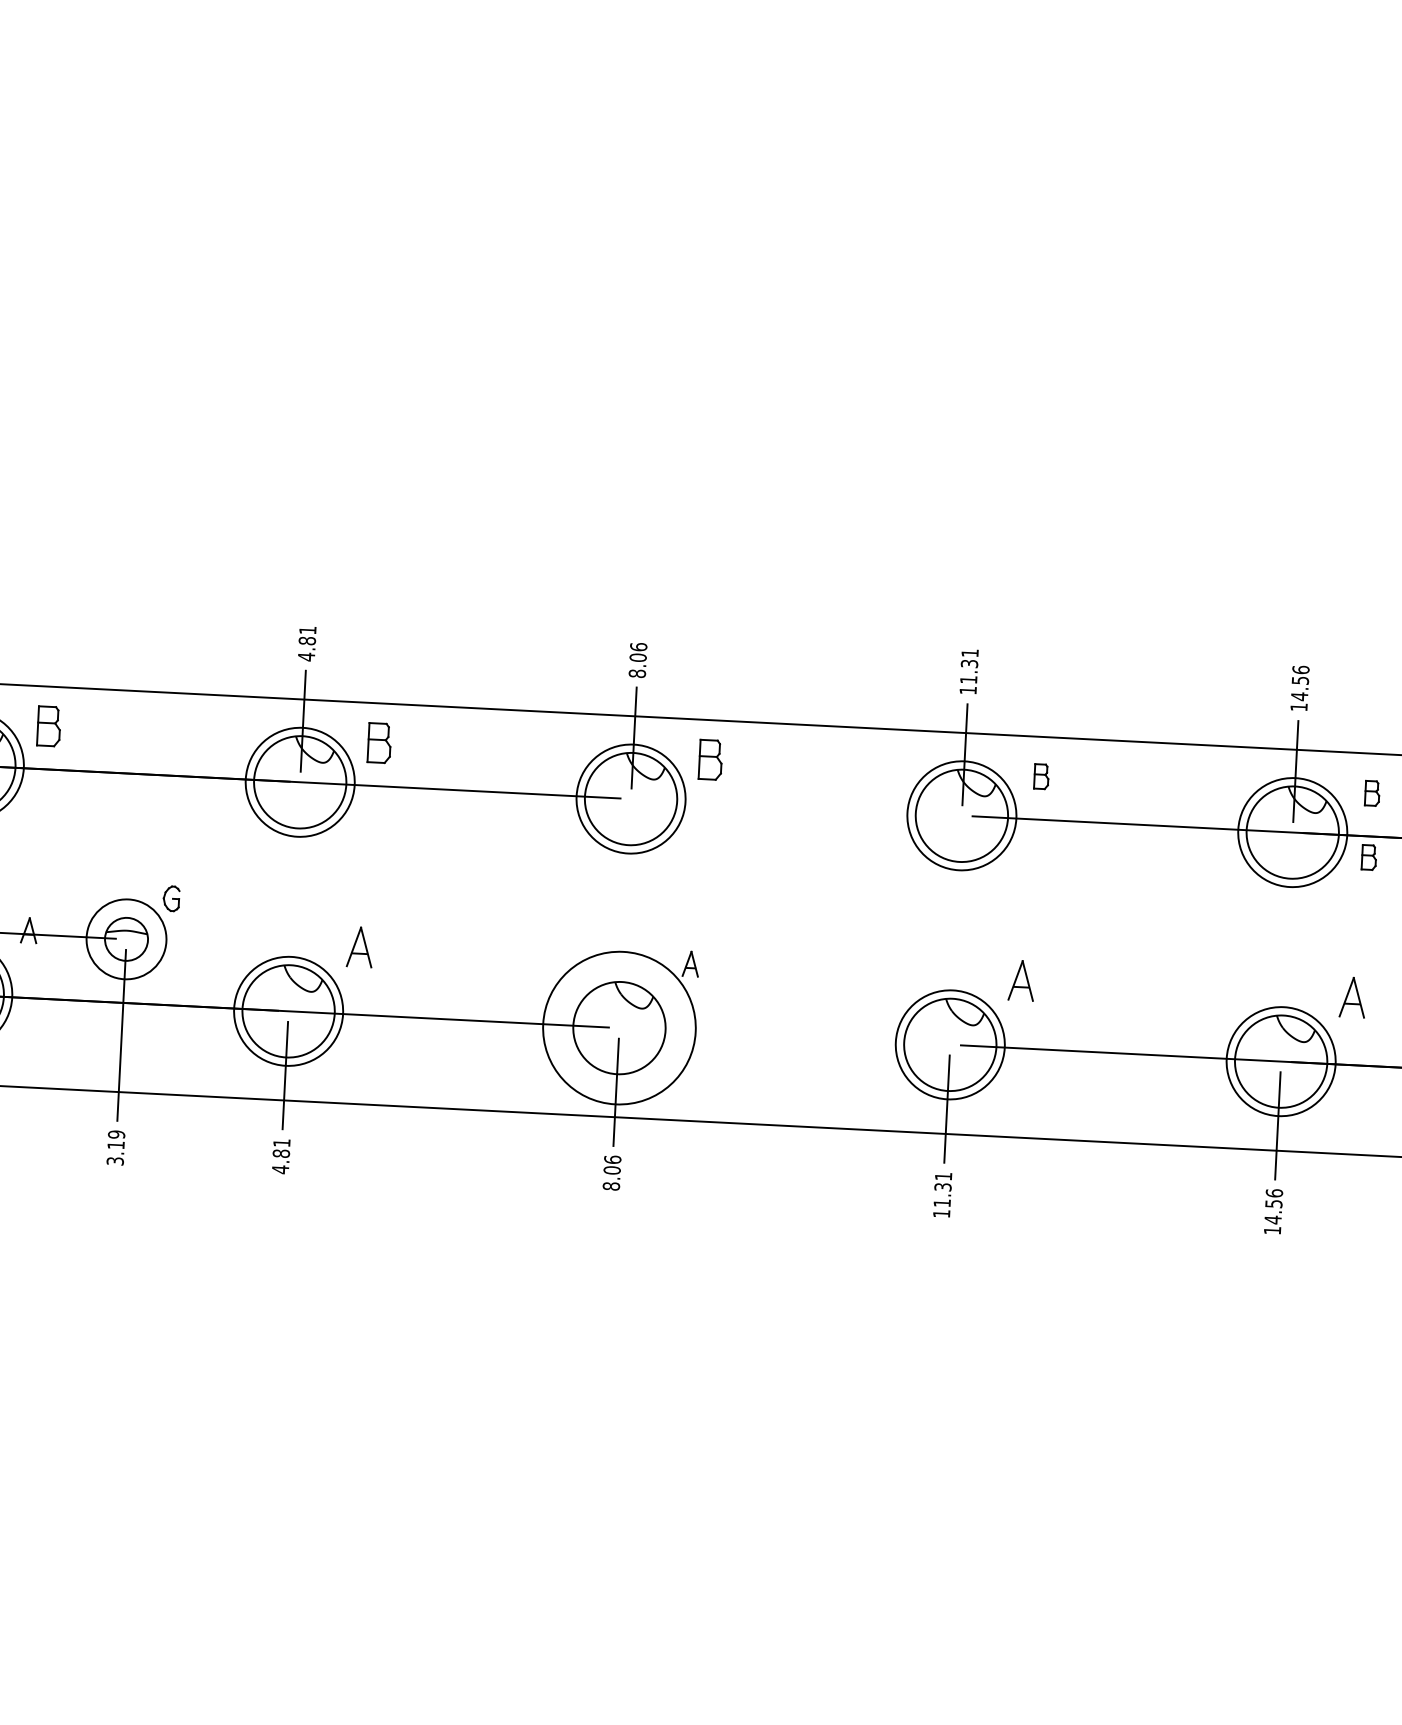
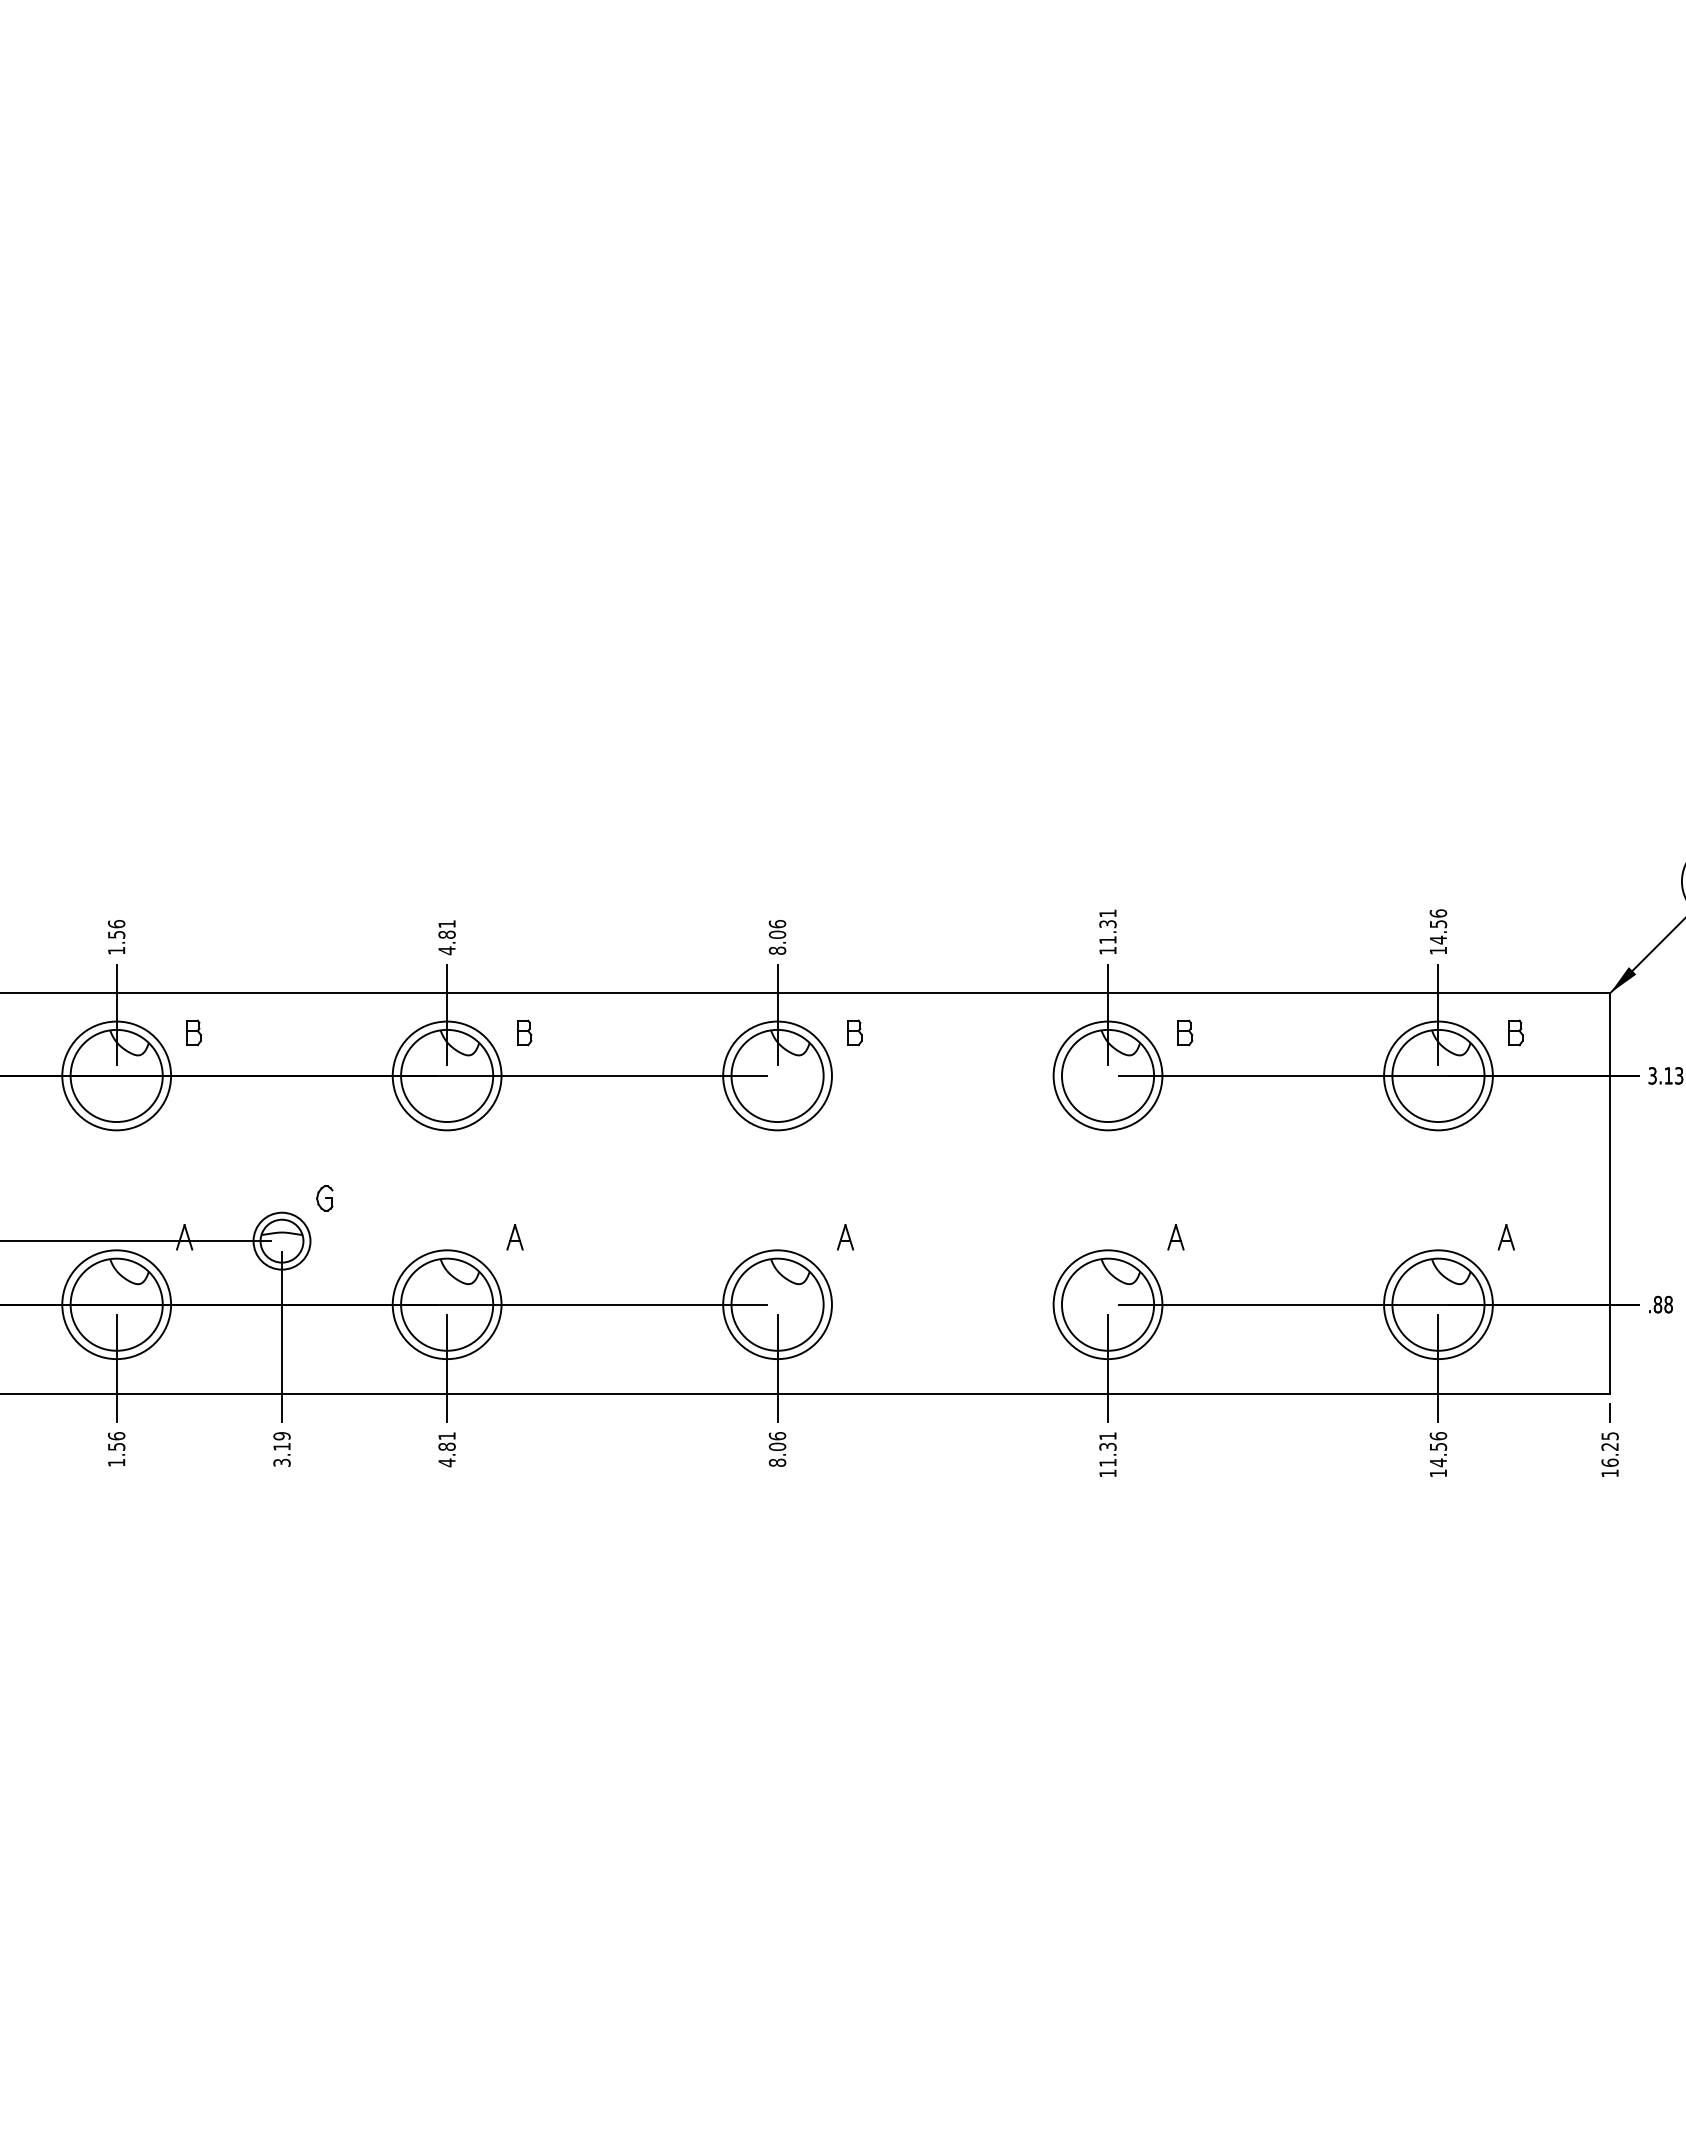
part: (48, 725) -> (193, 1032), size x0.62
part: (379, 742) -> (524, 1032), size x0.62
part: (710, 759) -> (854, 1032), size x0.62
part: (1368, 857) -> (1515, 1096), removed
circle: (126, 938) -> (281, 1240), size x0.71
part: (359, 947) -> (514, 1237), size x0.62
part: (1021, 981) -> (1175, 1237), size x0.62
part: (1351, 997) -> (1505, 1237), size x0.62
circle: (619, 1027) -> (777, 1304), size x0.71

